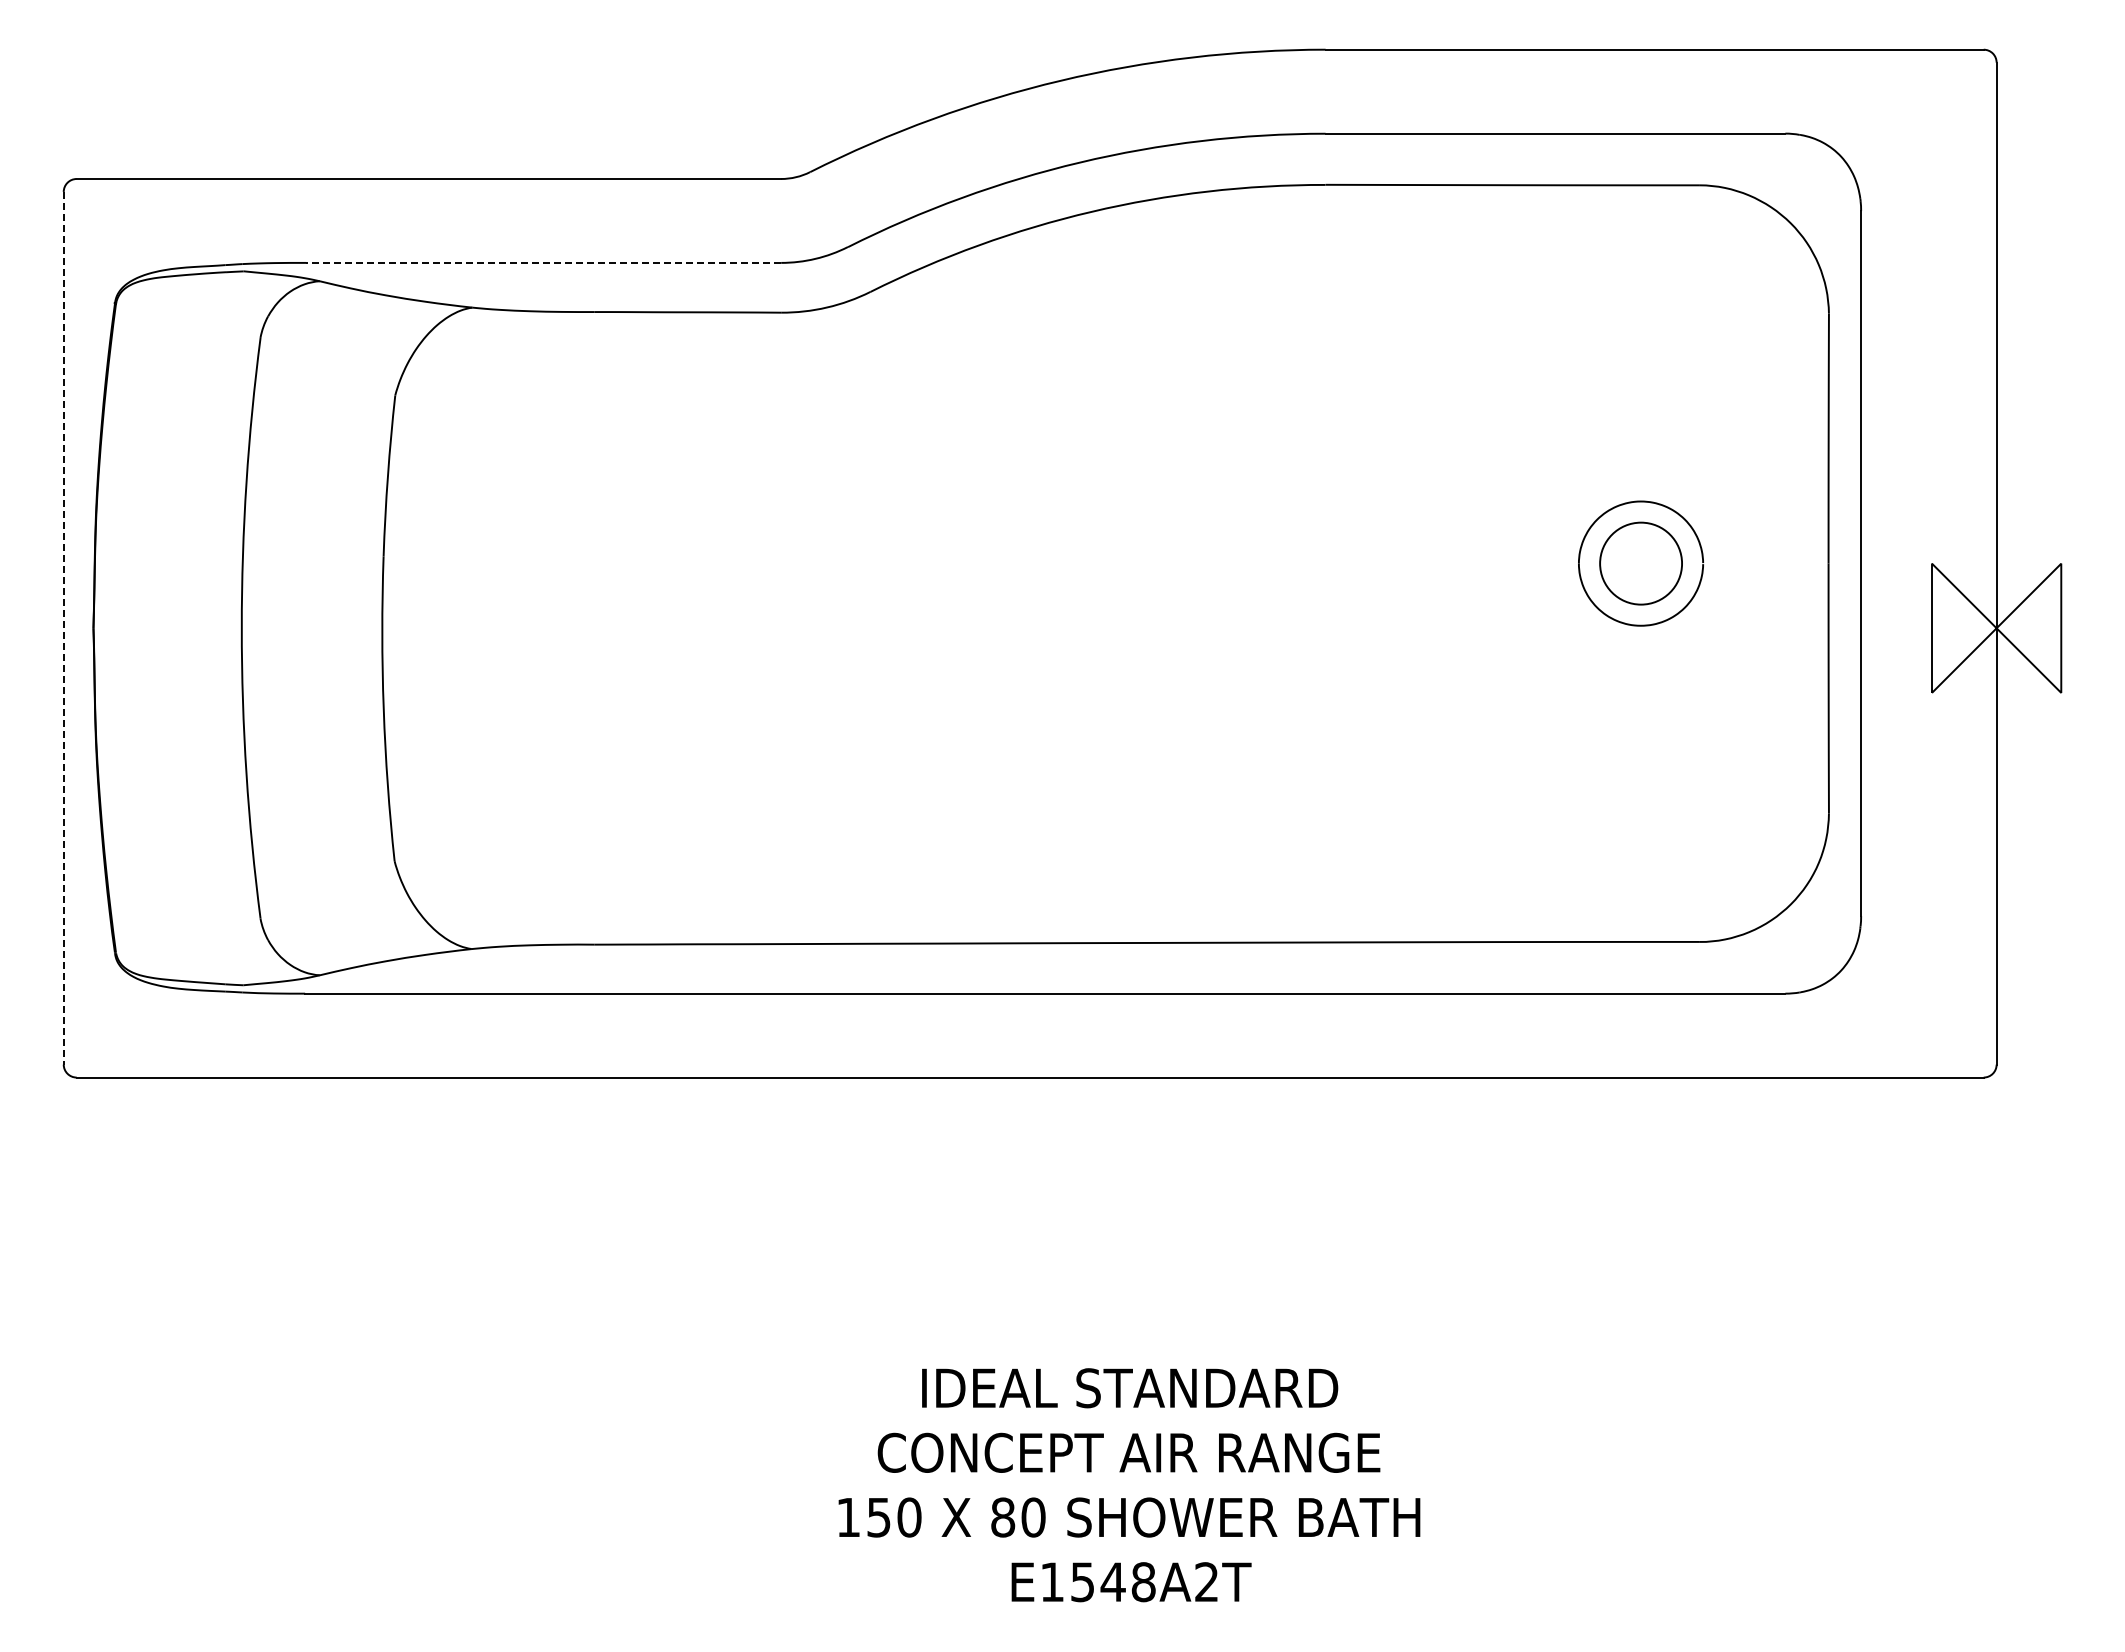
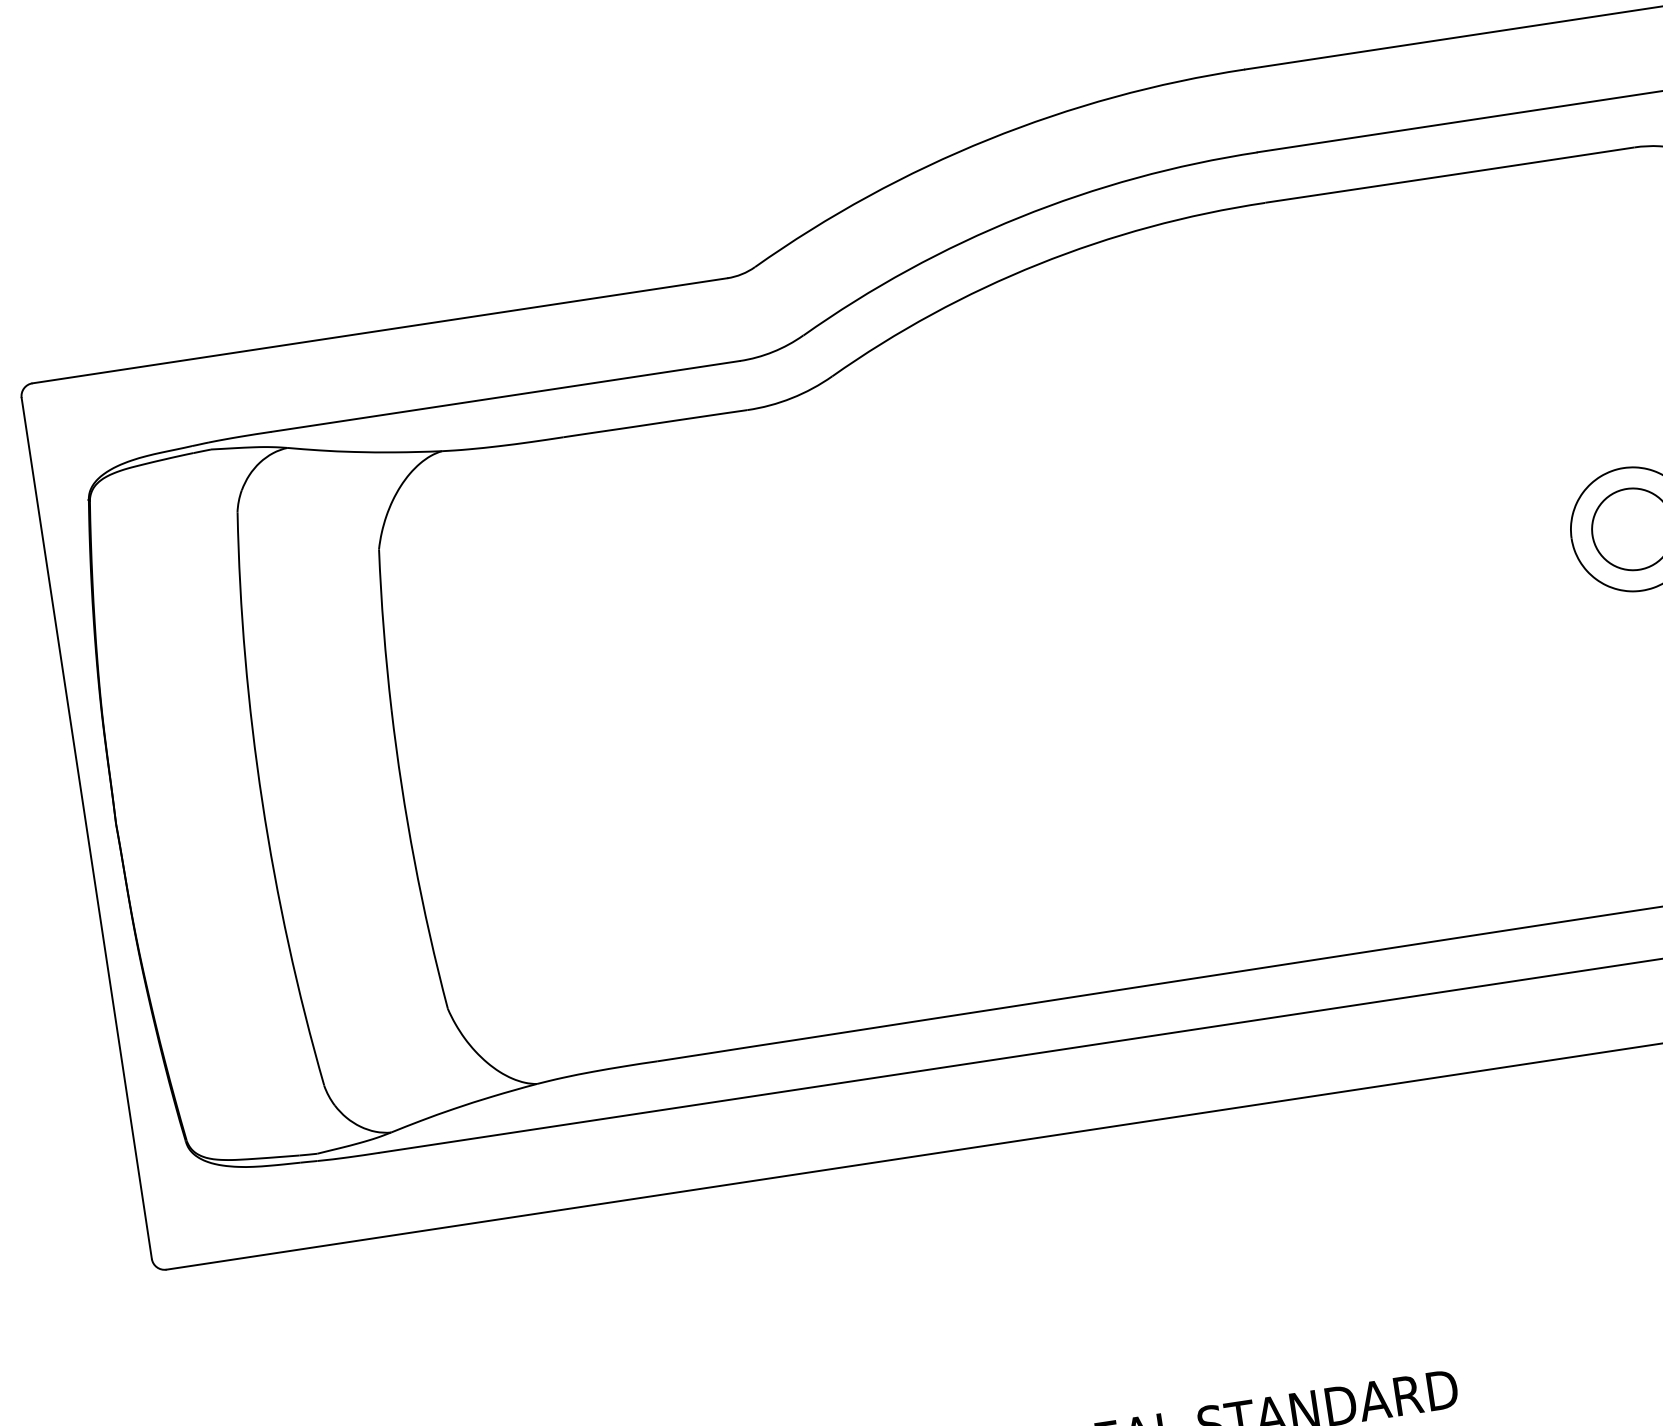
line: (543, 262) -> (505, 396), dashed -> solid
line: (63, 628) -> (86, 828), dashed -> solid

